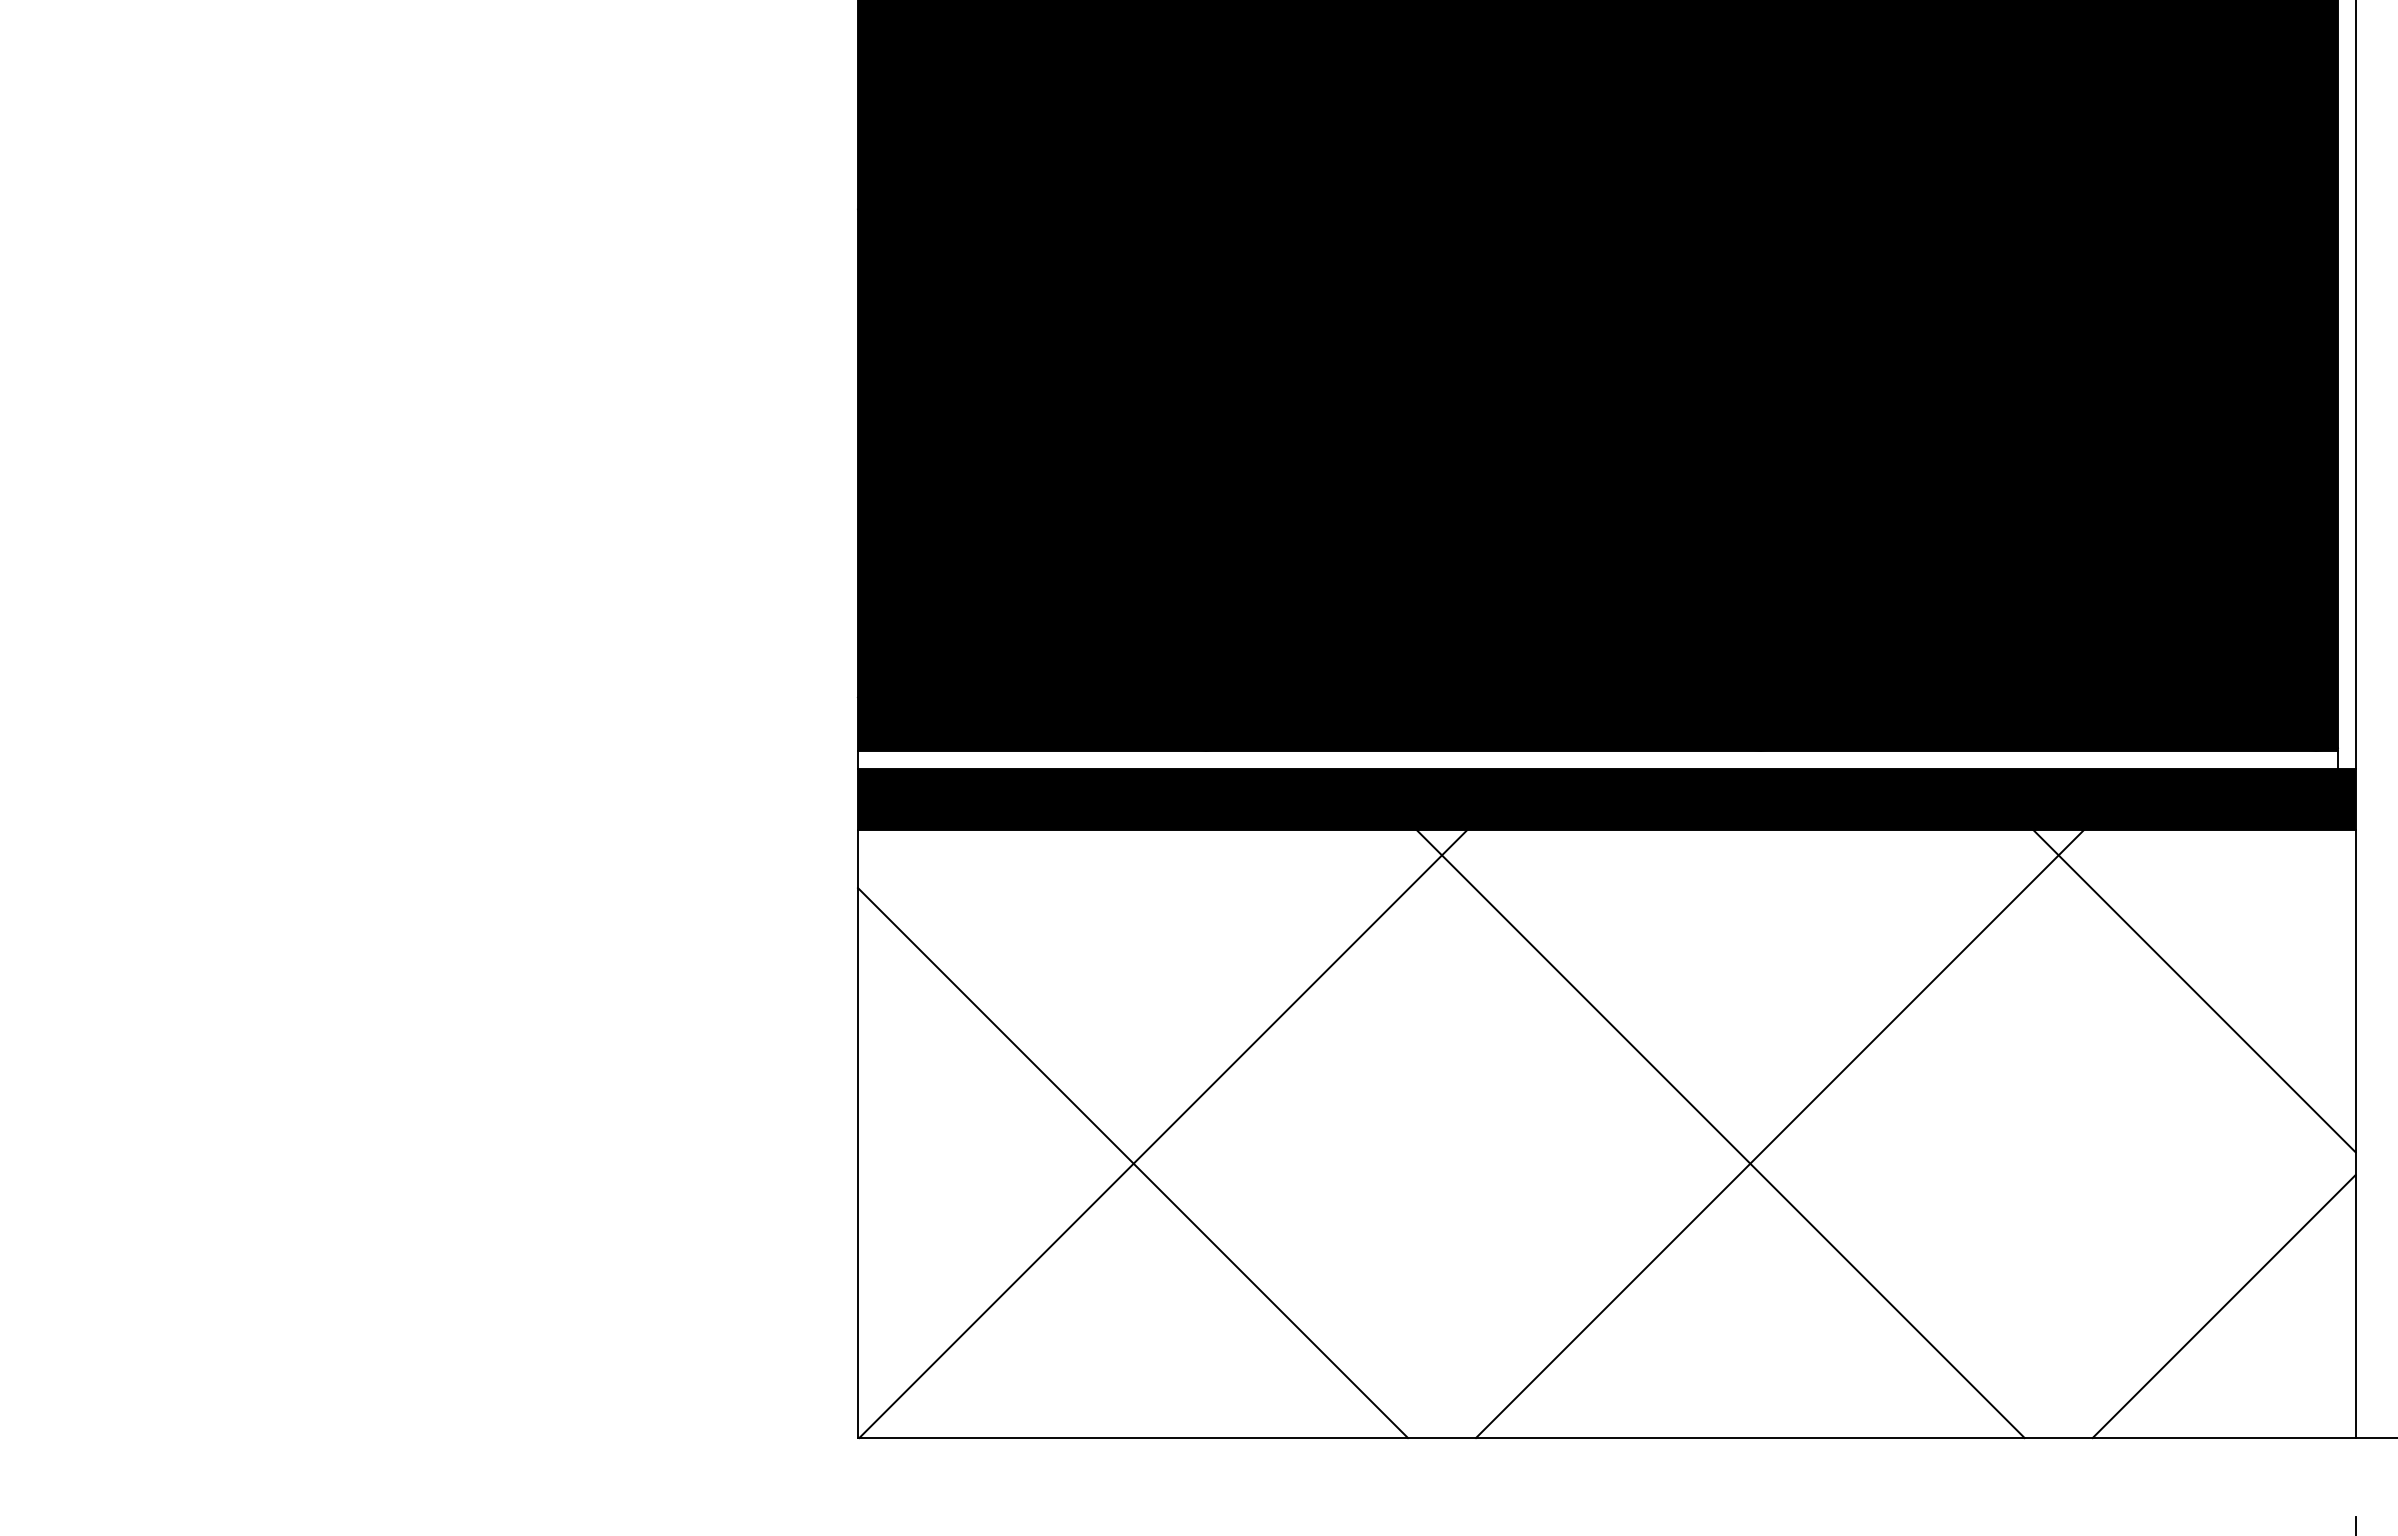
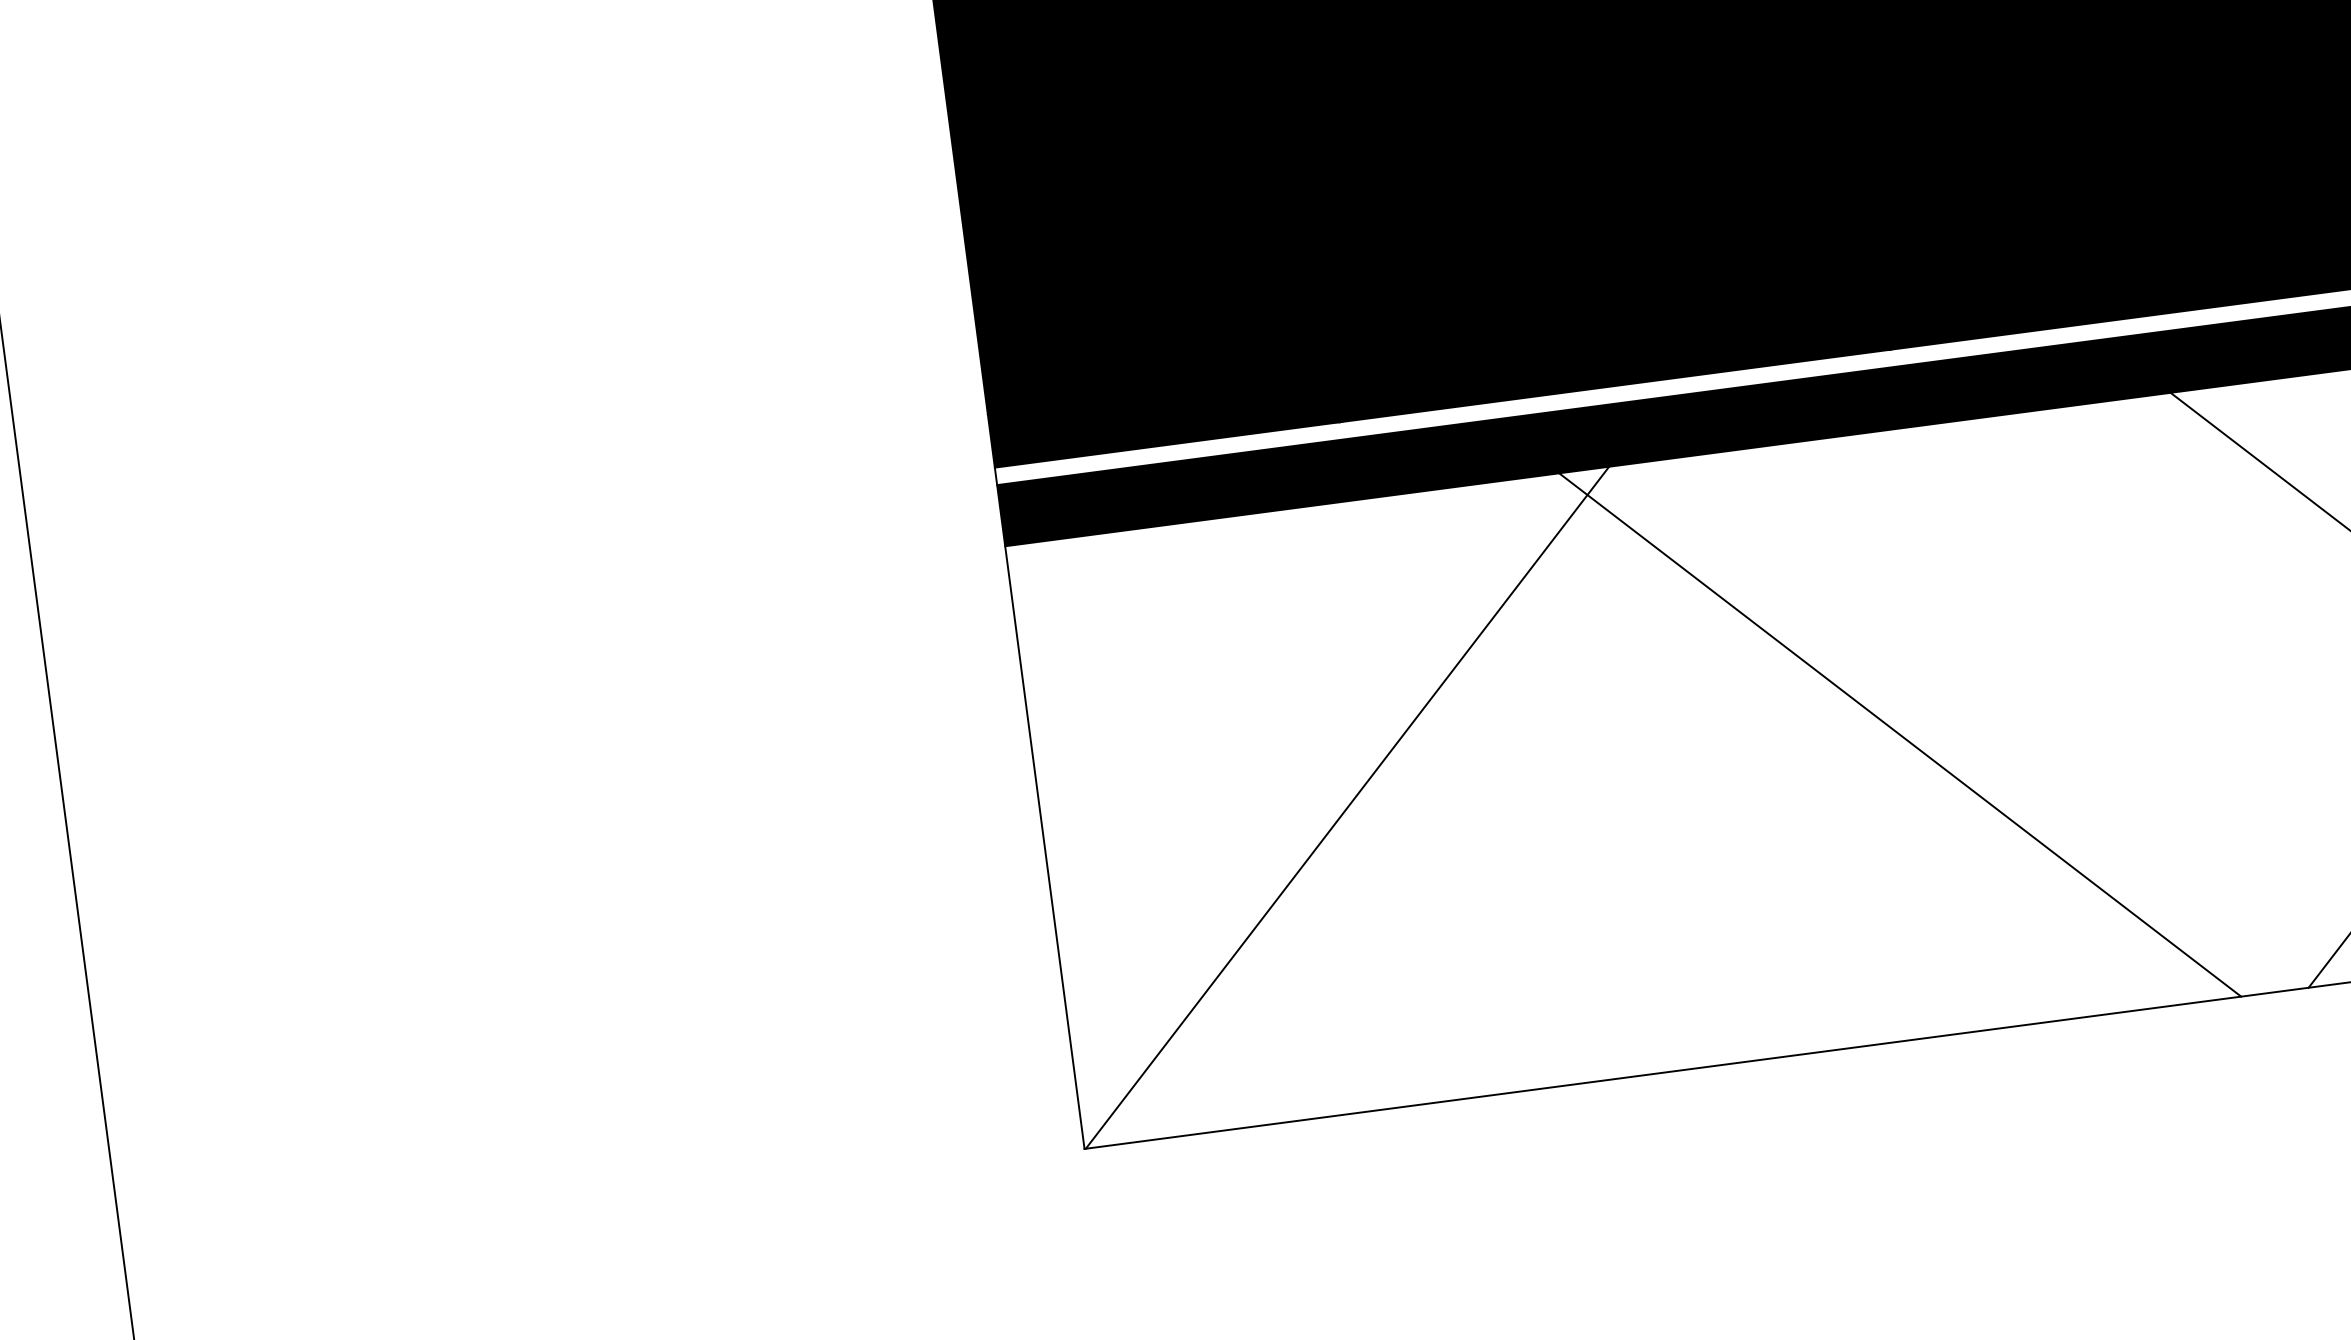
line: (1779, 1134) -> (1958, 727), removed
line: (1133, 1163) -> (1321, 840), removed

